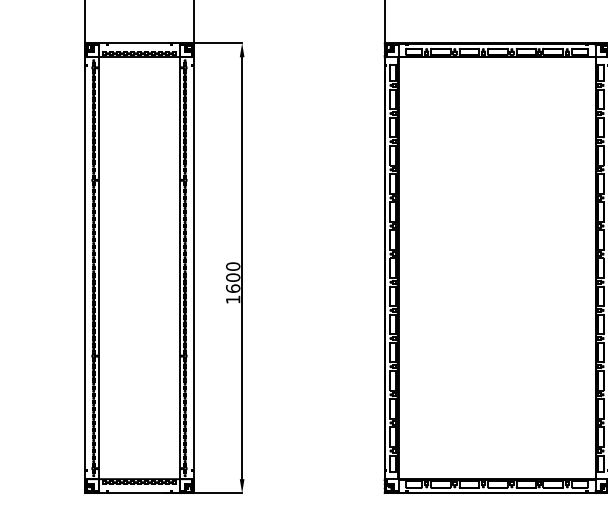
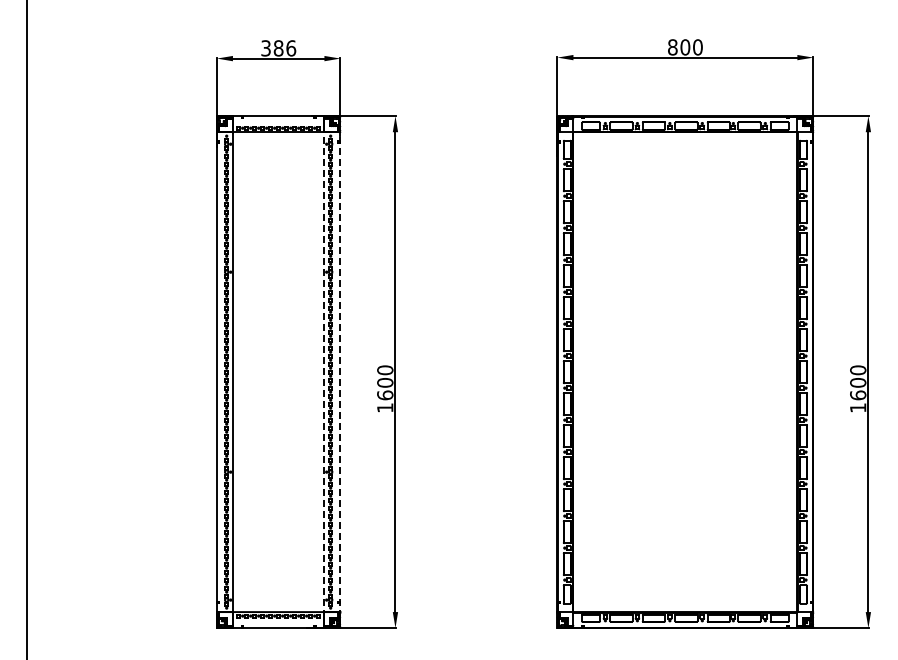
line: (179, 268) -> (324, 372), solid -> dashed
line: (193, 268) -> (340, 372), solid -> dashed

